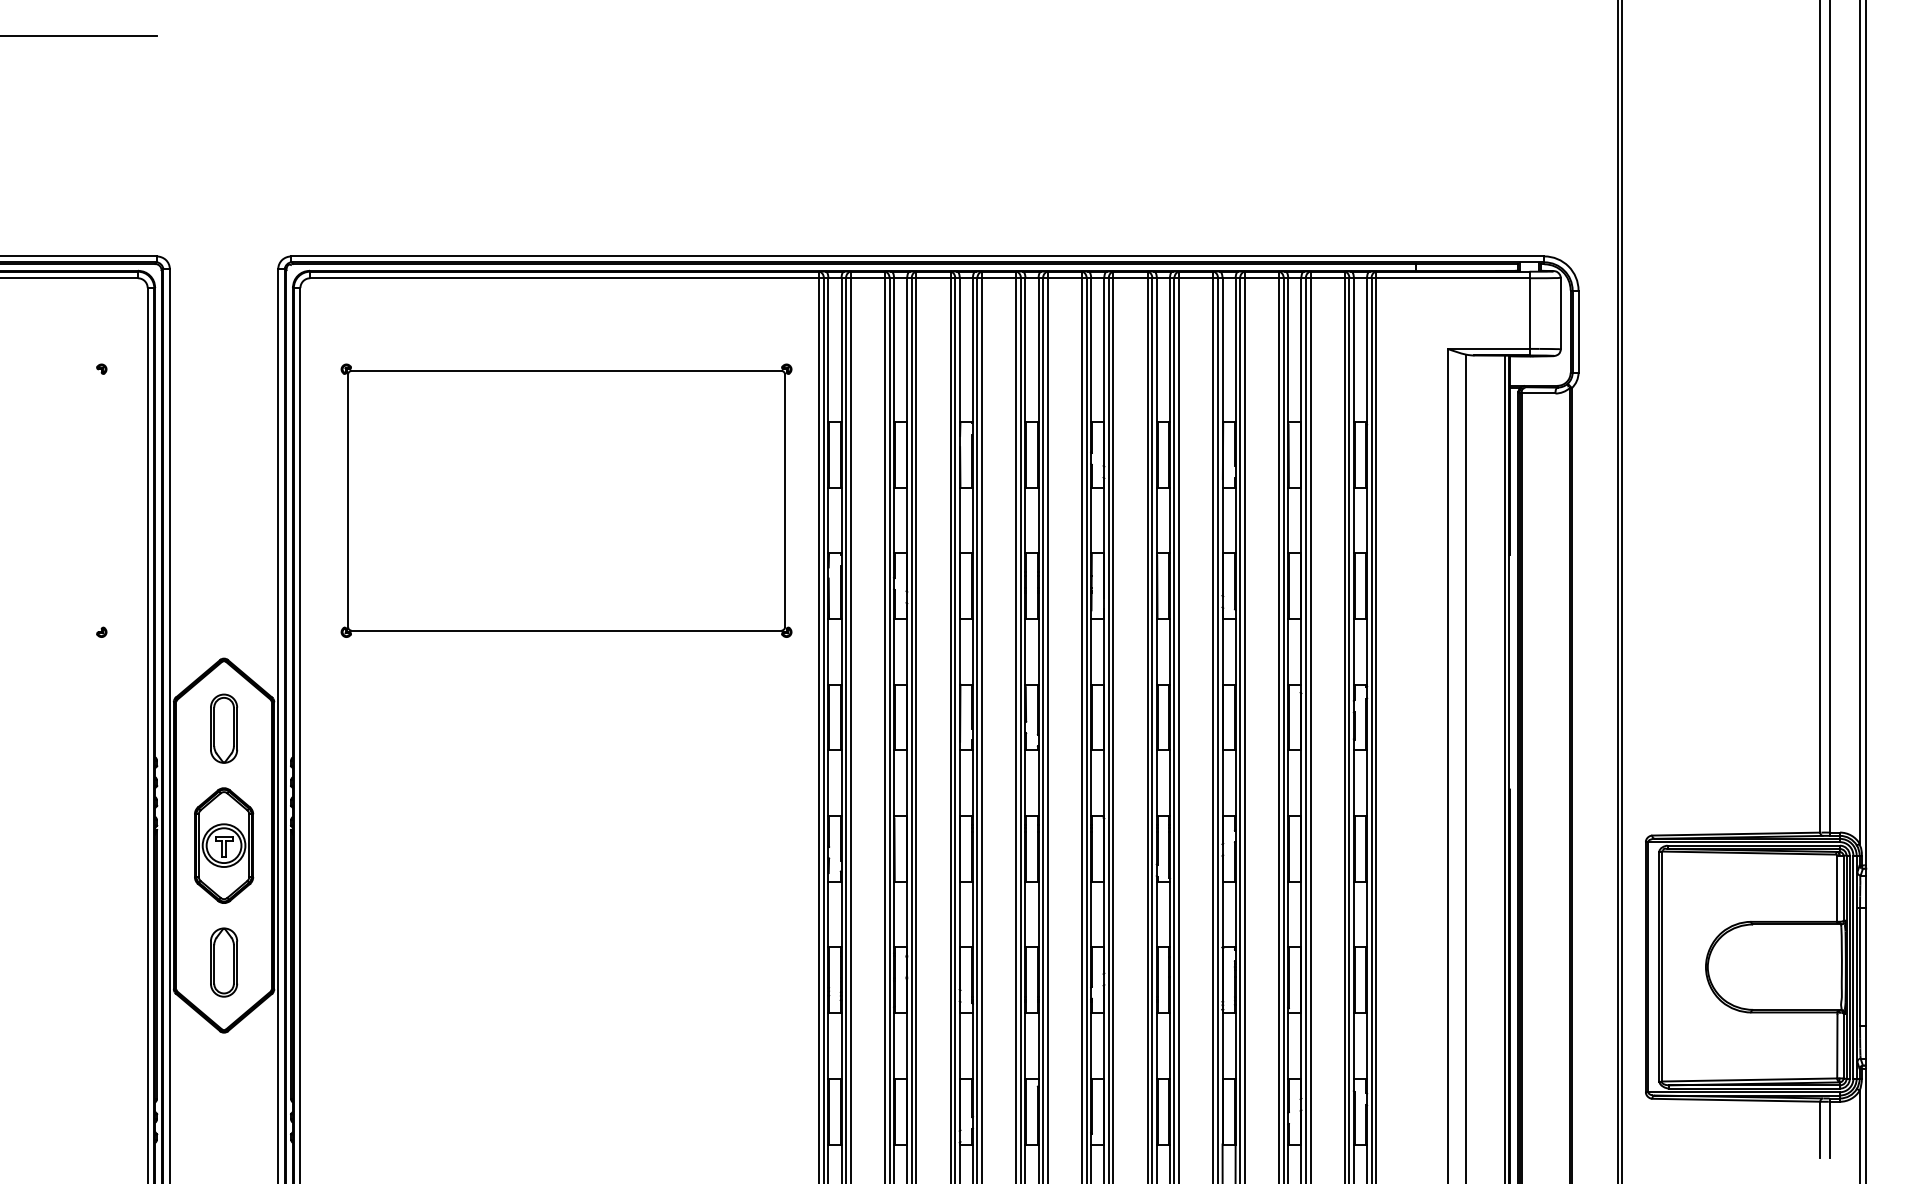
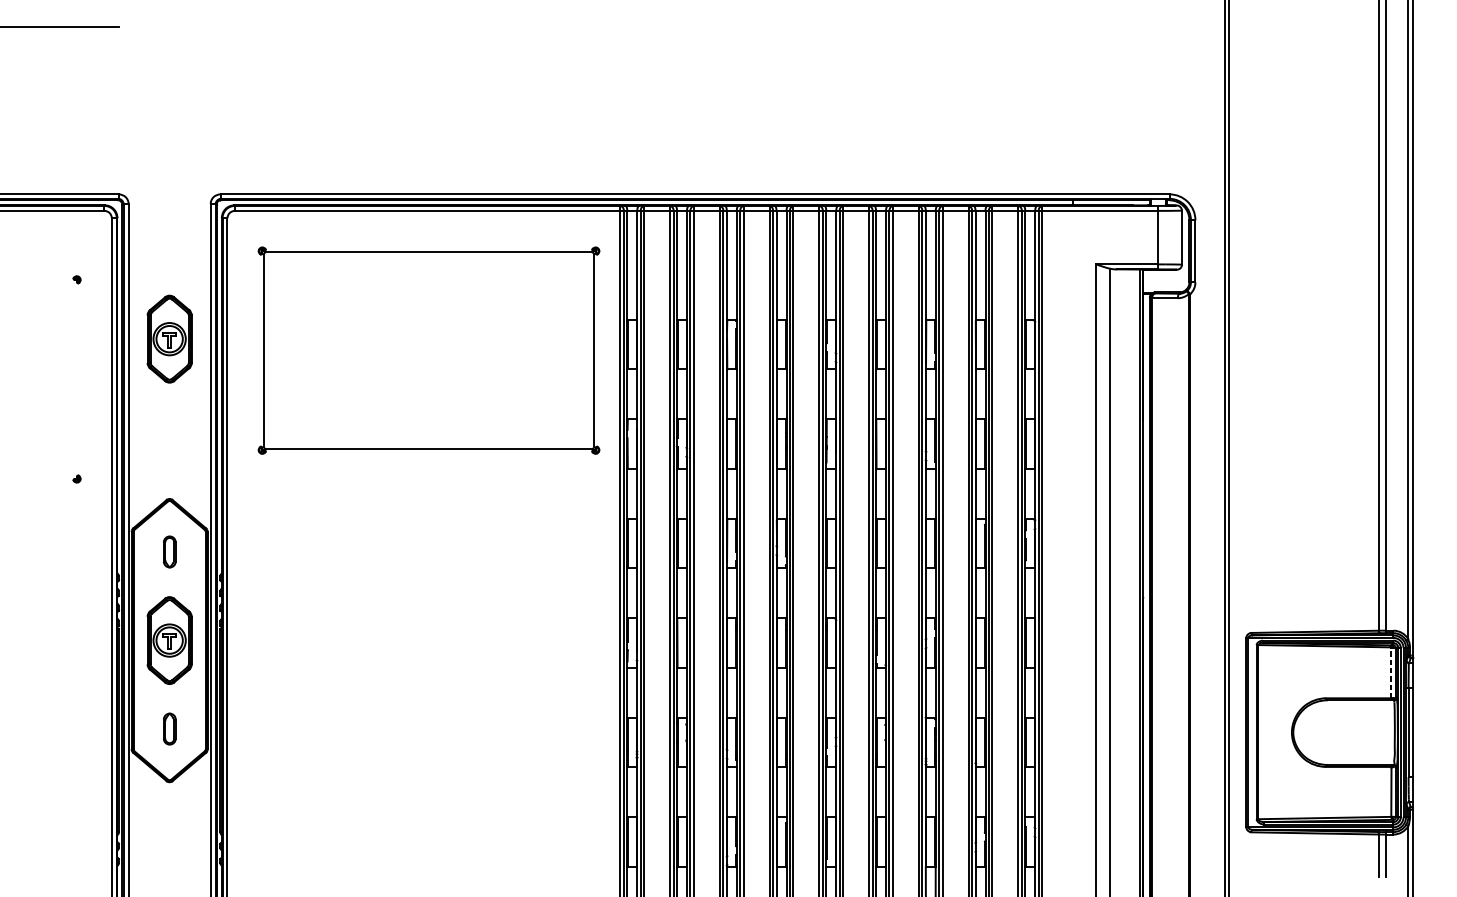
part: (224, 447) -> (169, 339), added
part: (566, 500) -> (428, 350), moved
part: (224, 728) -> (169, 551), size x0.6
line: (1837, 888) -> (1391, 673), solid -> dashed
part: (224, 962) -> (169, 729), size x0.6

